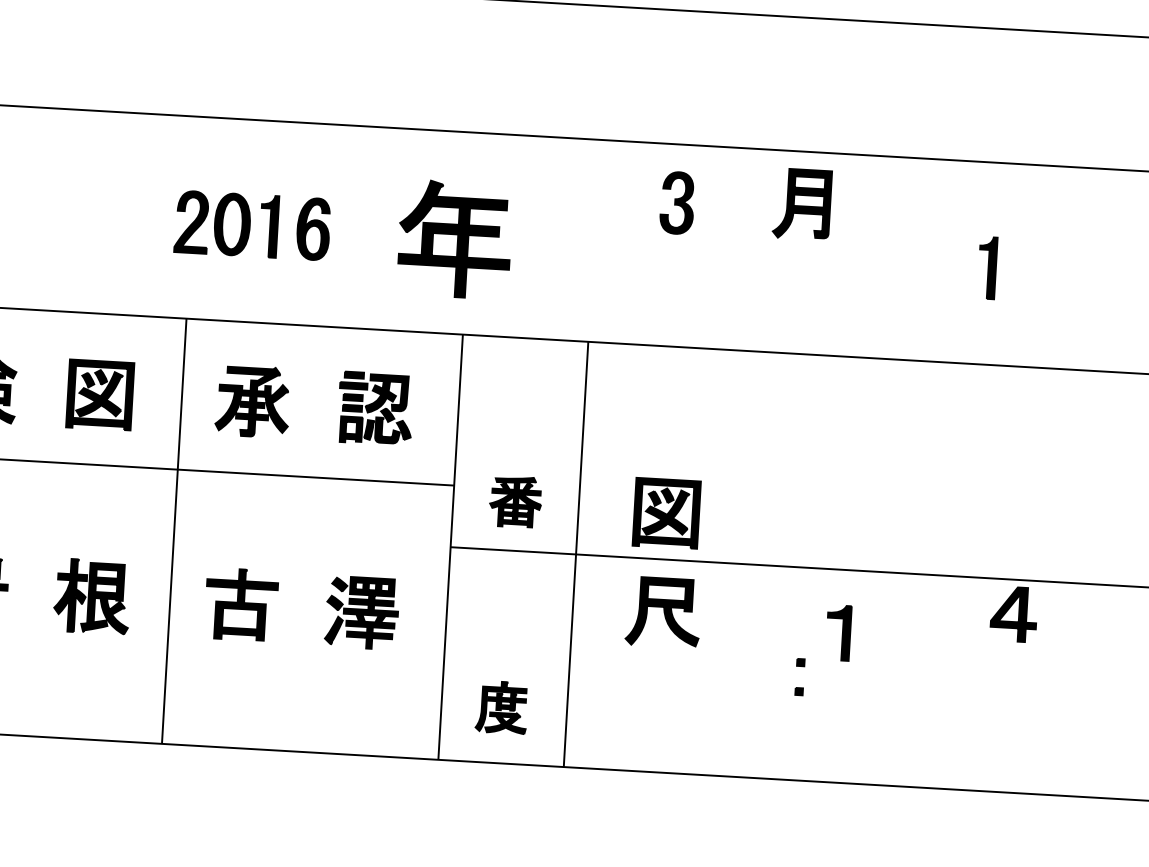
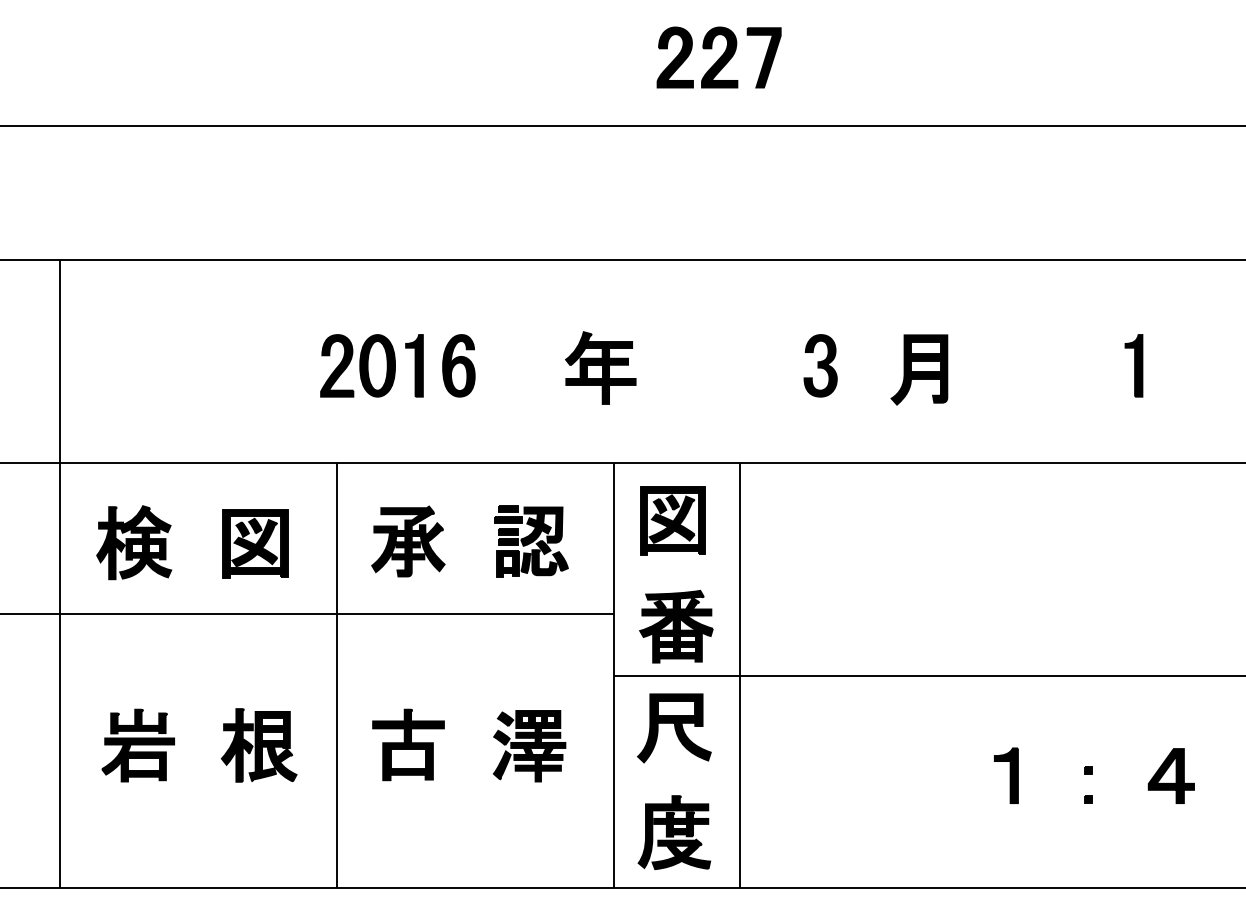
part: (677, 202) -> (820, 365), moved
part: (802, 203) -> (919, 369), moved
part: (454, 238) -> (600, 367), size x0.62
part: (515, 501) -> (676, 626), size x1.43
part: (666, 513) -> (672, 520), moved
part: (663, 612) -> (674, 728), moved
part: (1013, 613) -> (1170, 775), moved
part: (838, 632) -> (1006, 775), moved
part: (800, 666) -> (1088, 774), moved
part: (501, 707) -> (674, 832), size x1.43

